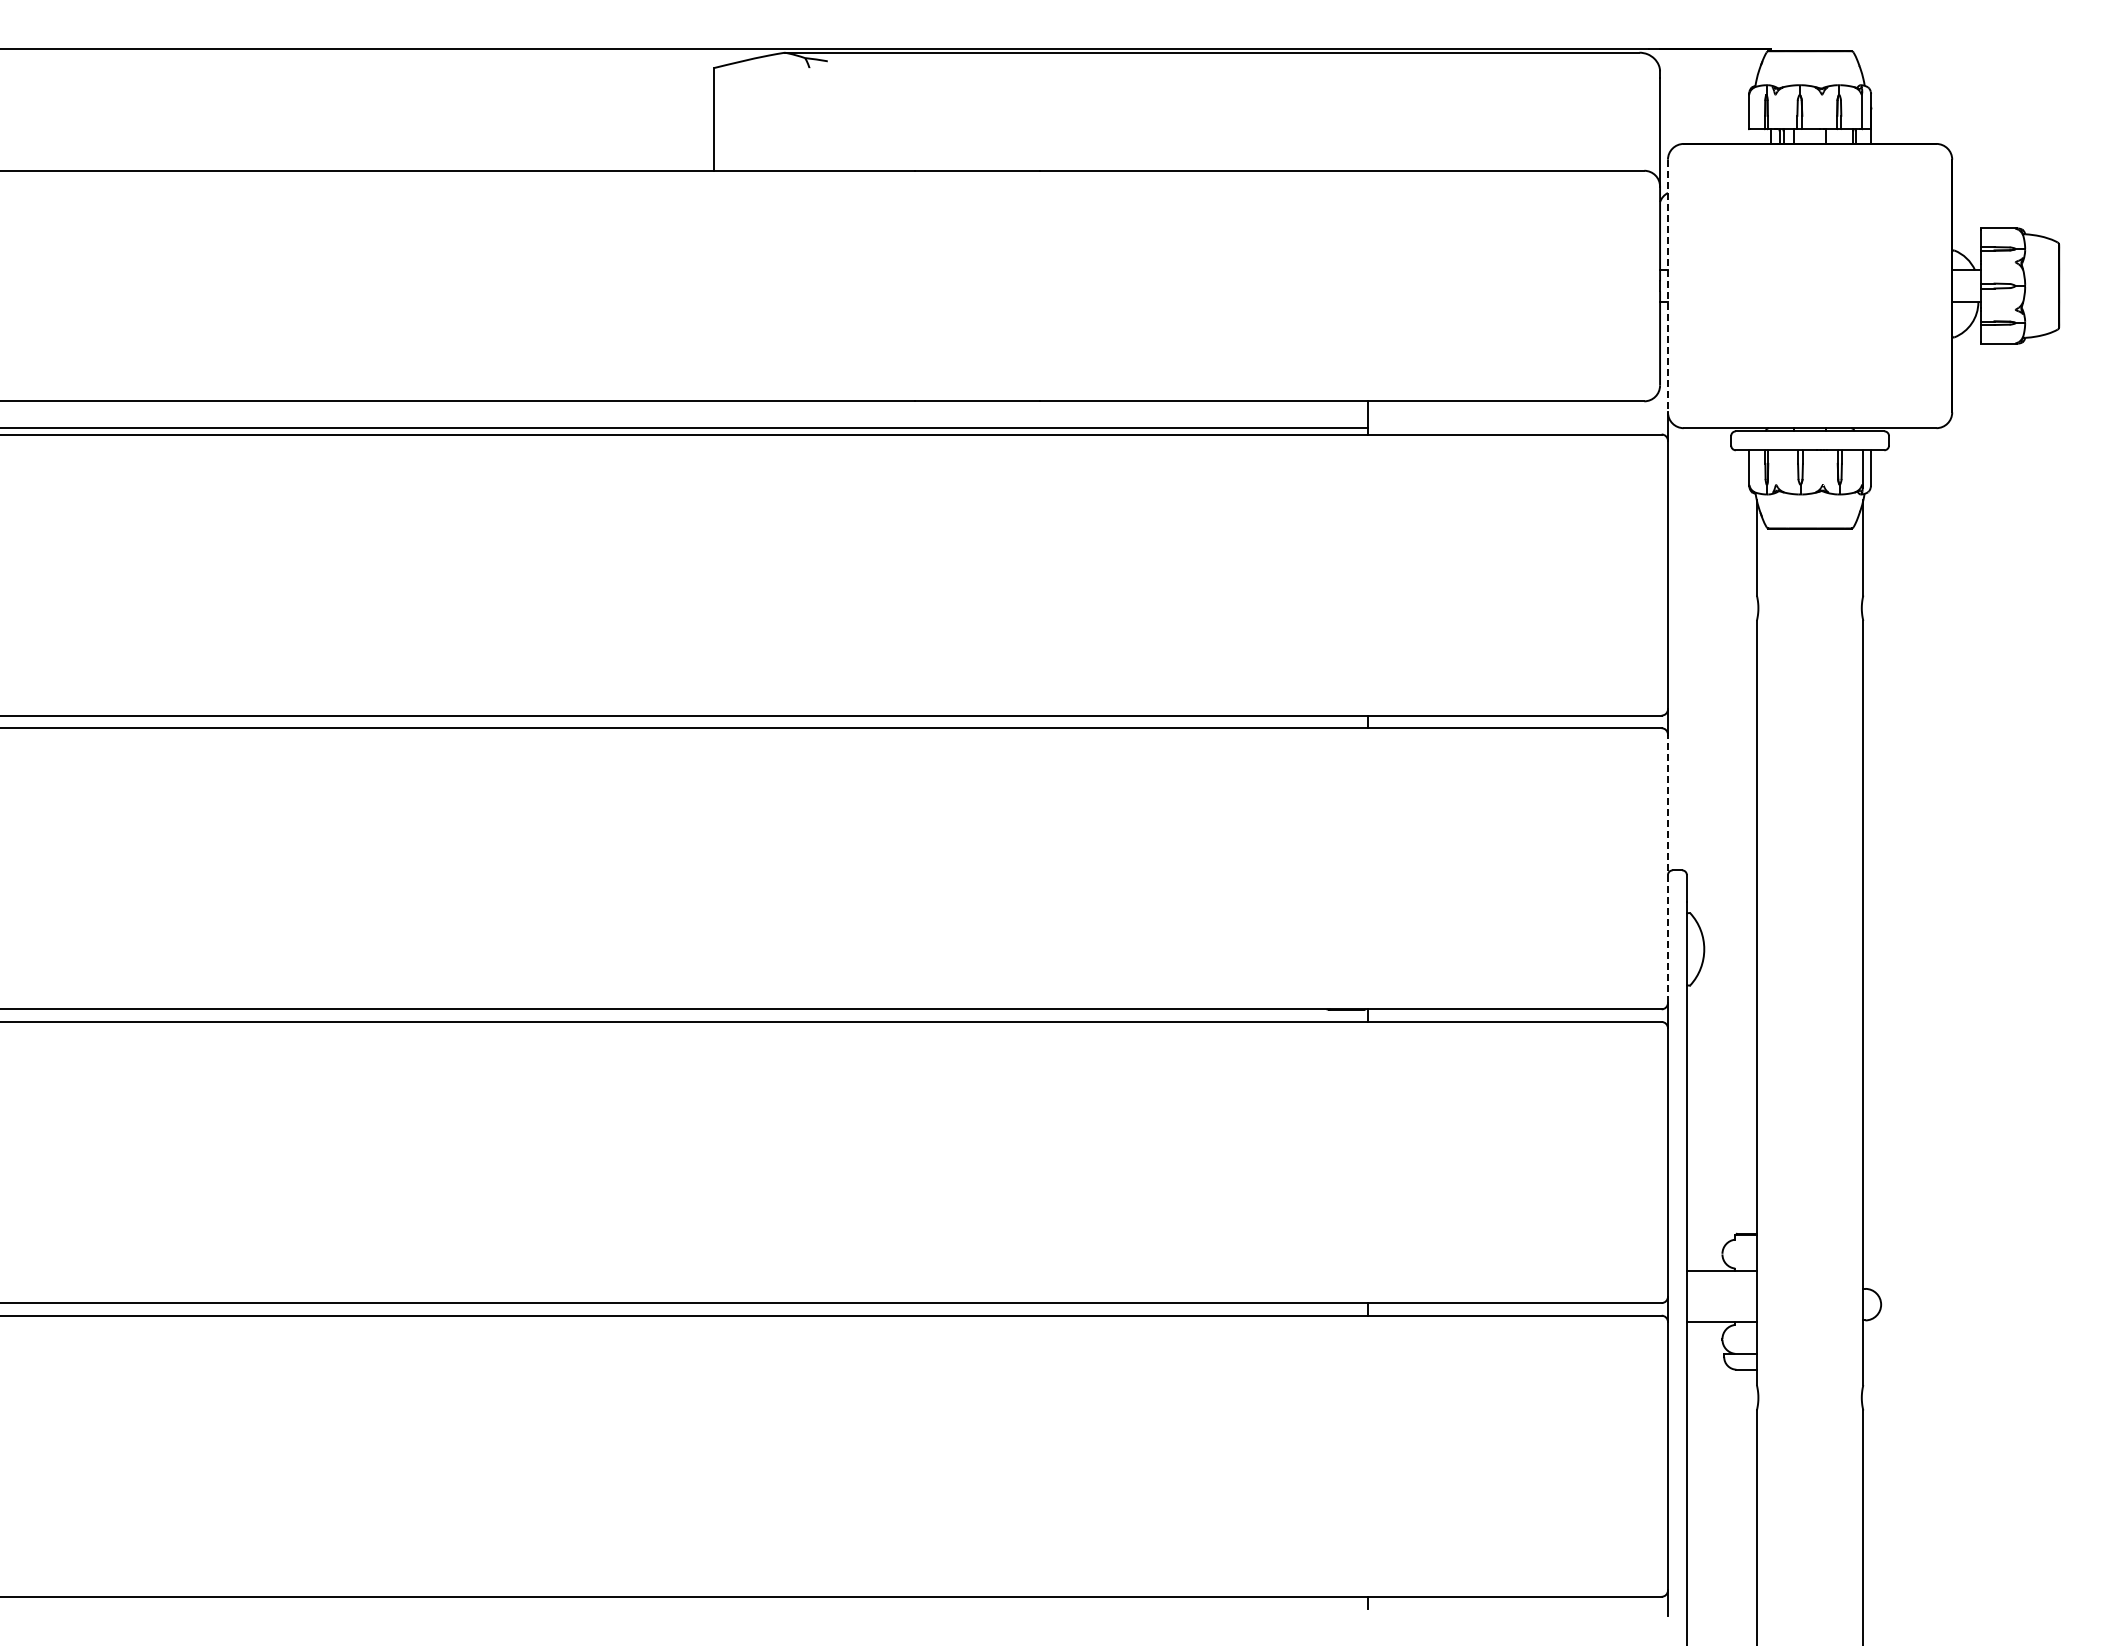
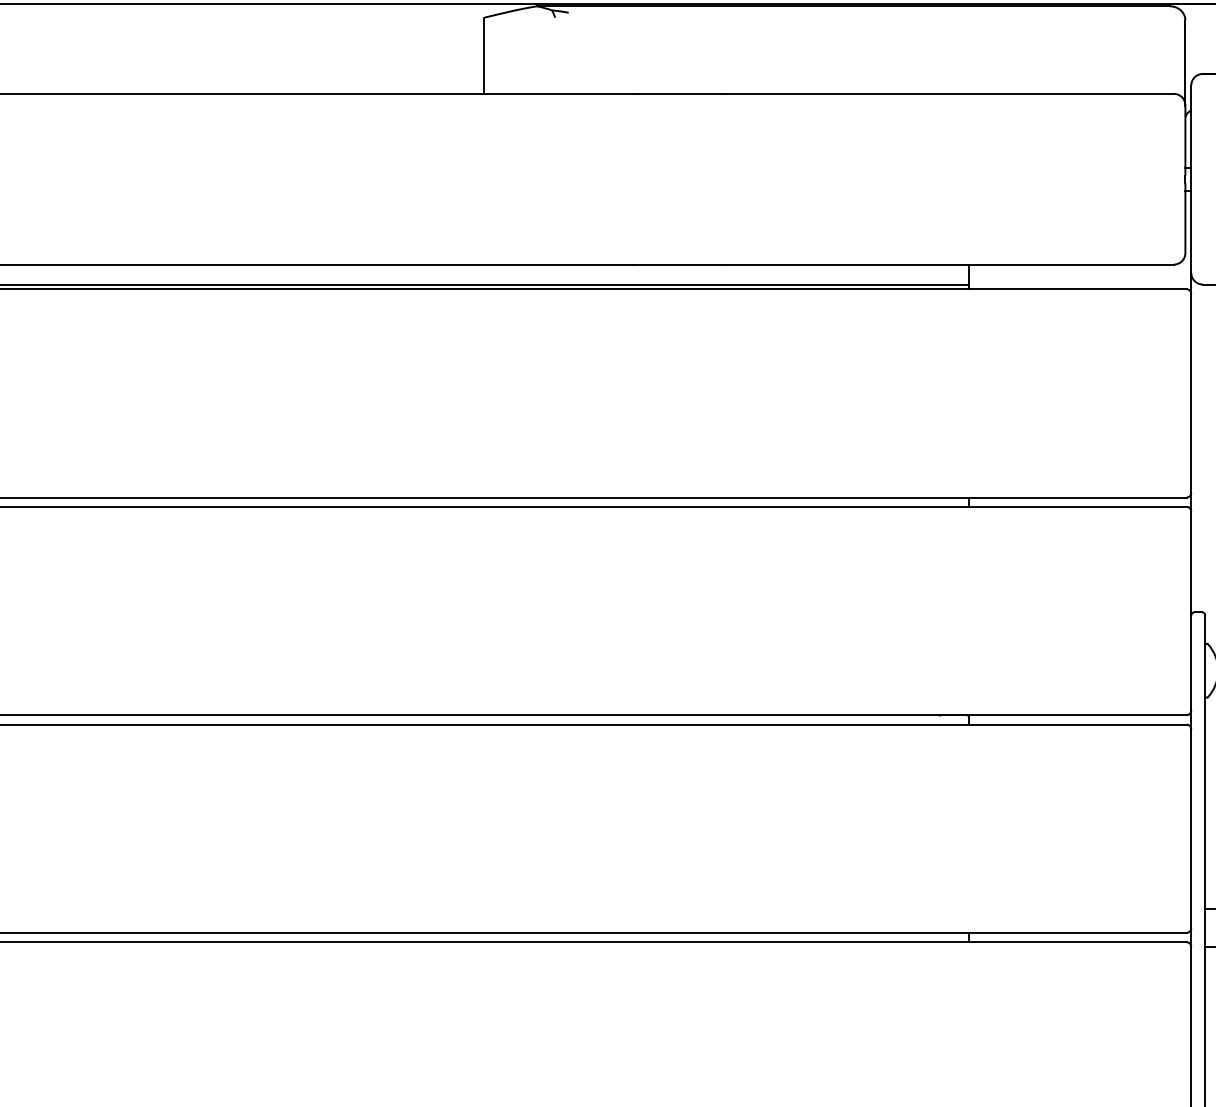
line: (1667, 286) -> (1190, 179), dashed -> solid
line: (1667, 868) -> (1190, 610), dashed -> solid

